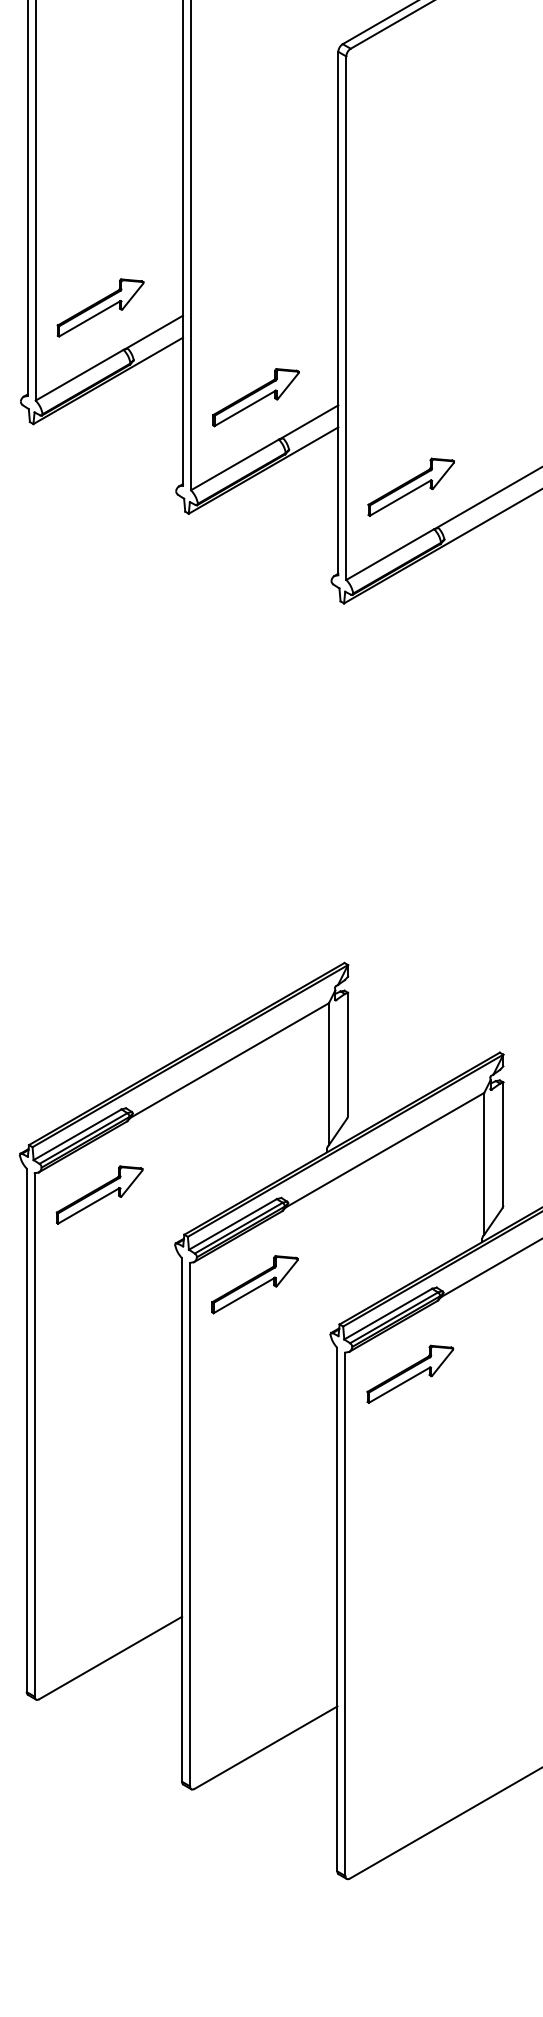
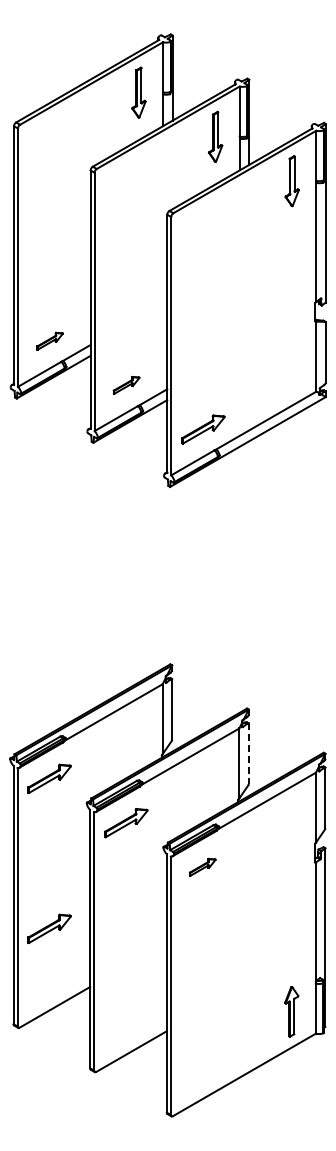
part: (99, 308) -> (49, 341), size x0.6
part: (255, 397) -> (126, 385), size x0.6
line: (502, 1145) -> (248, 754), solid -> dashed
part: (409, 1374) -> (202, 867), size x0.6
part: (99, 1498) -> (49, 928), added

